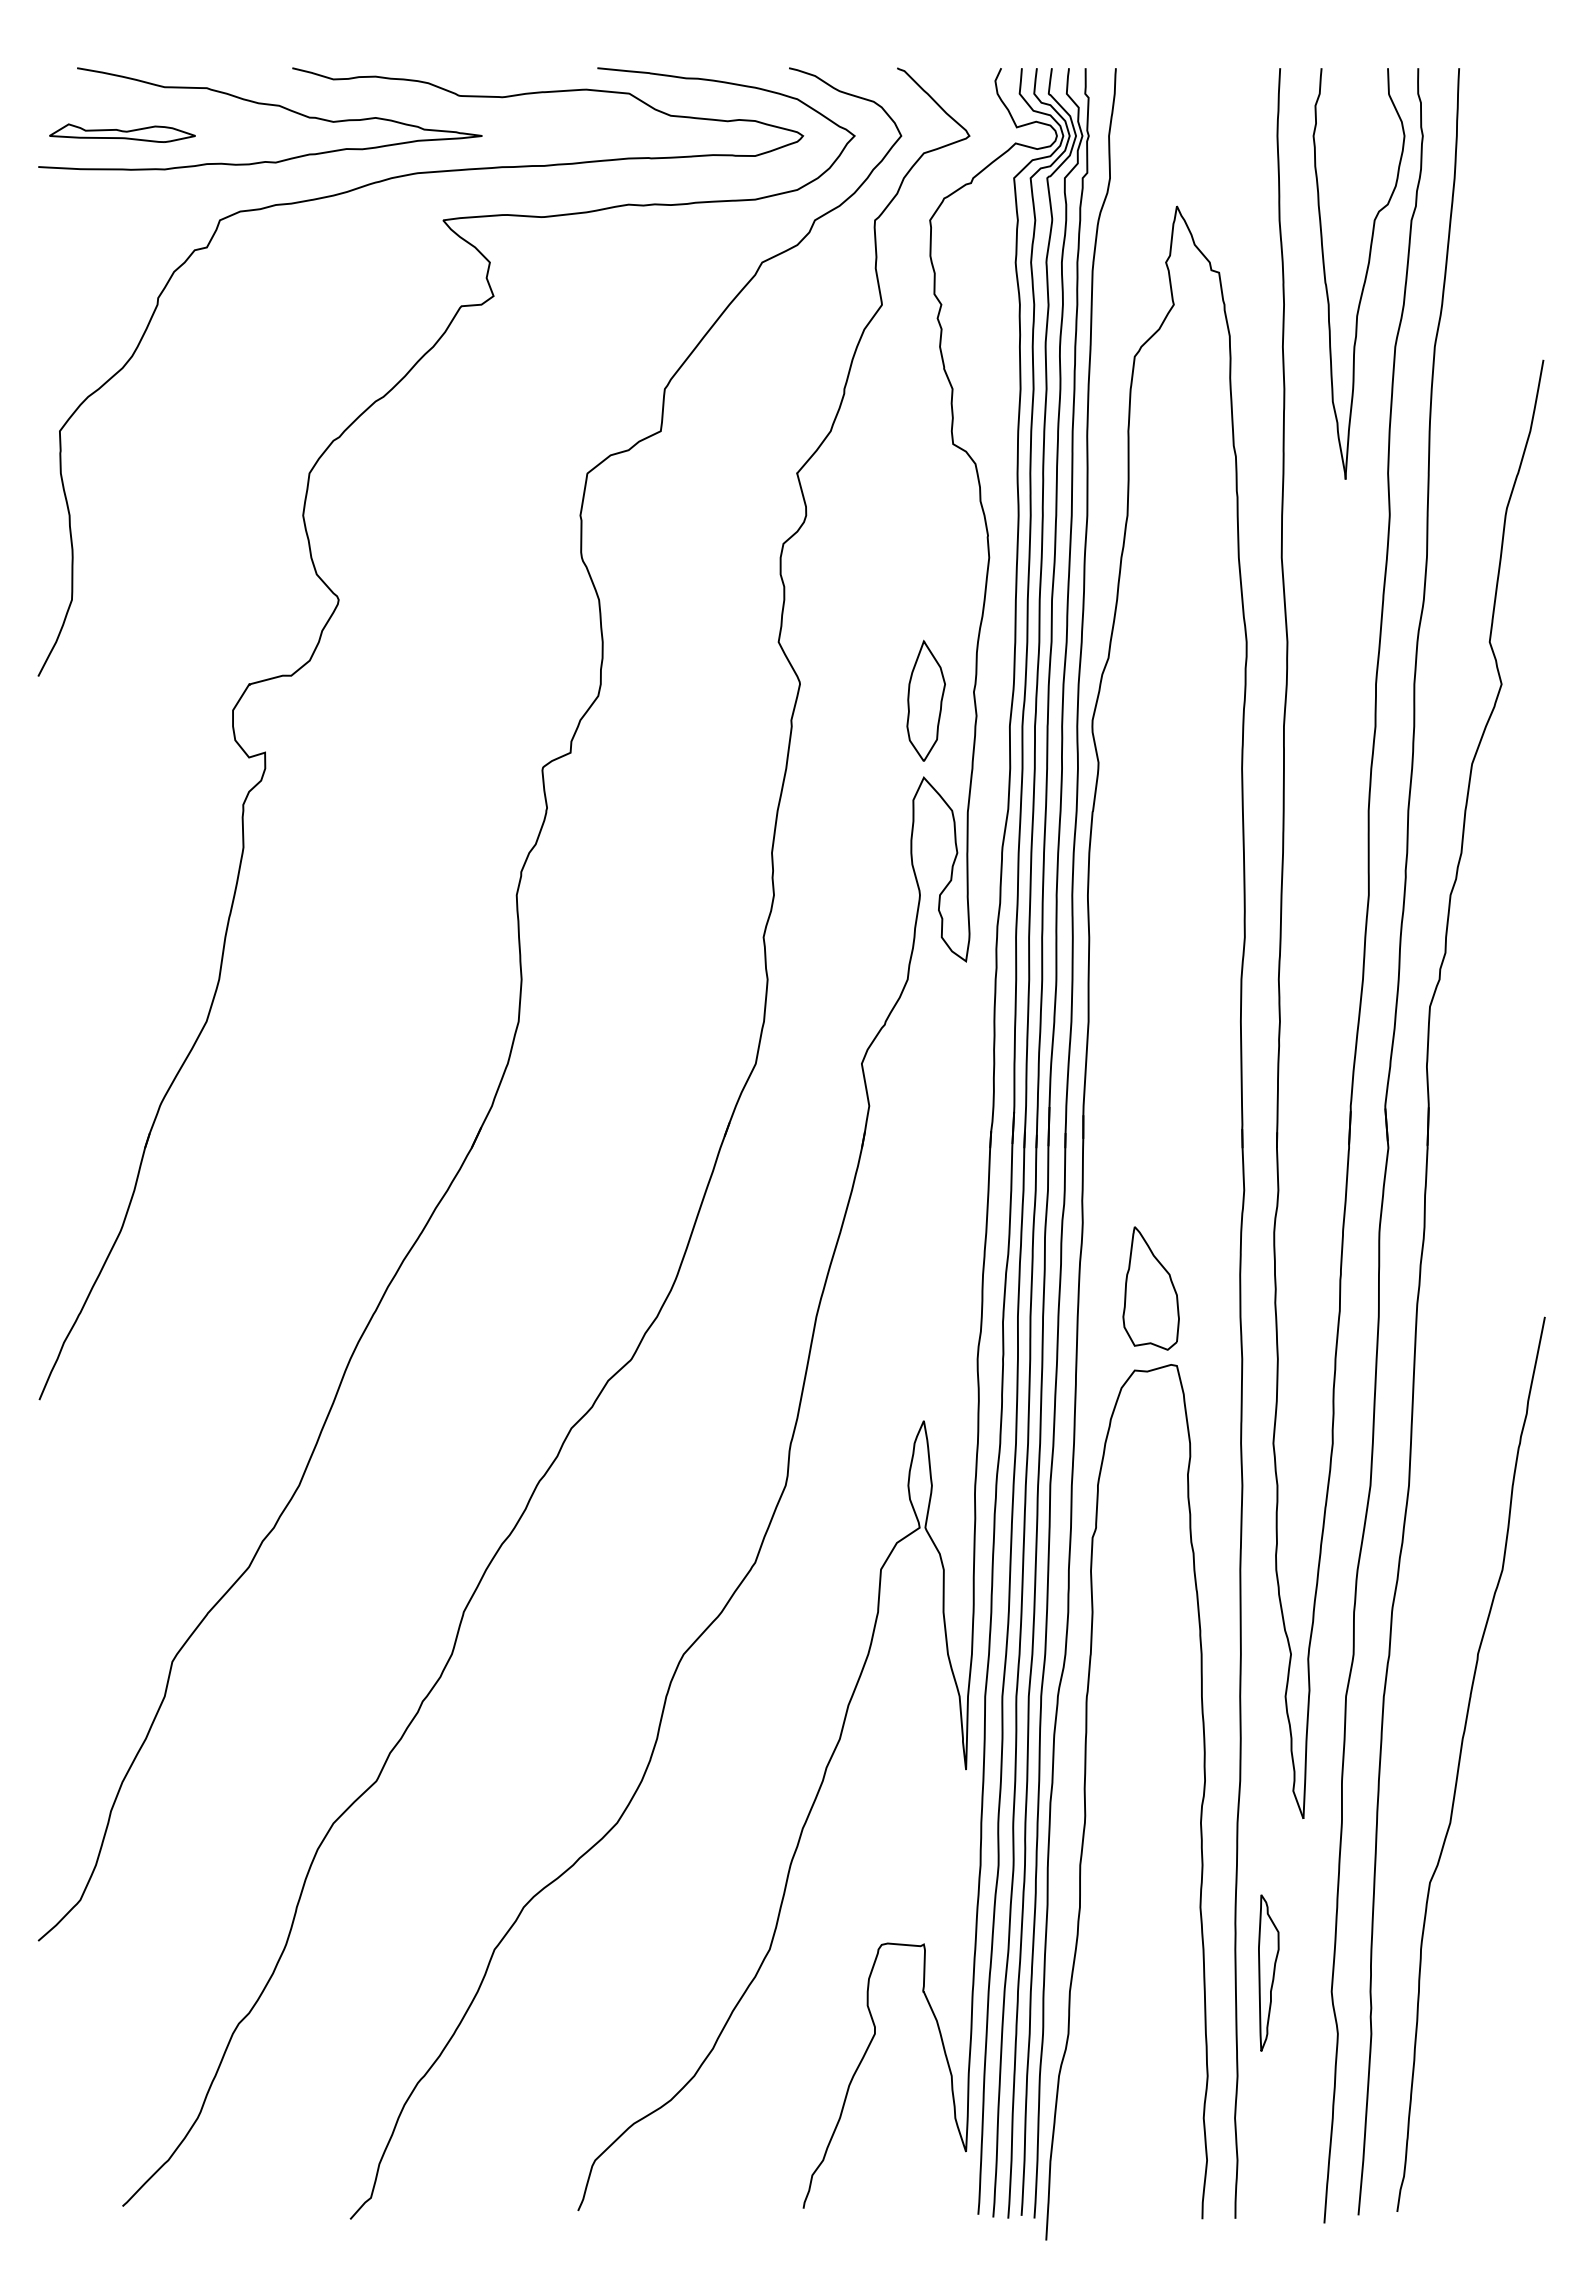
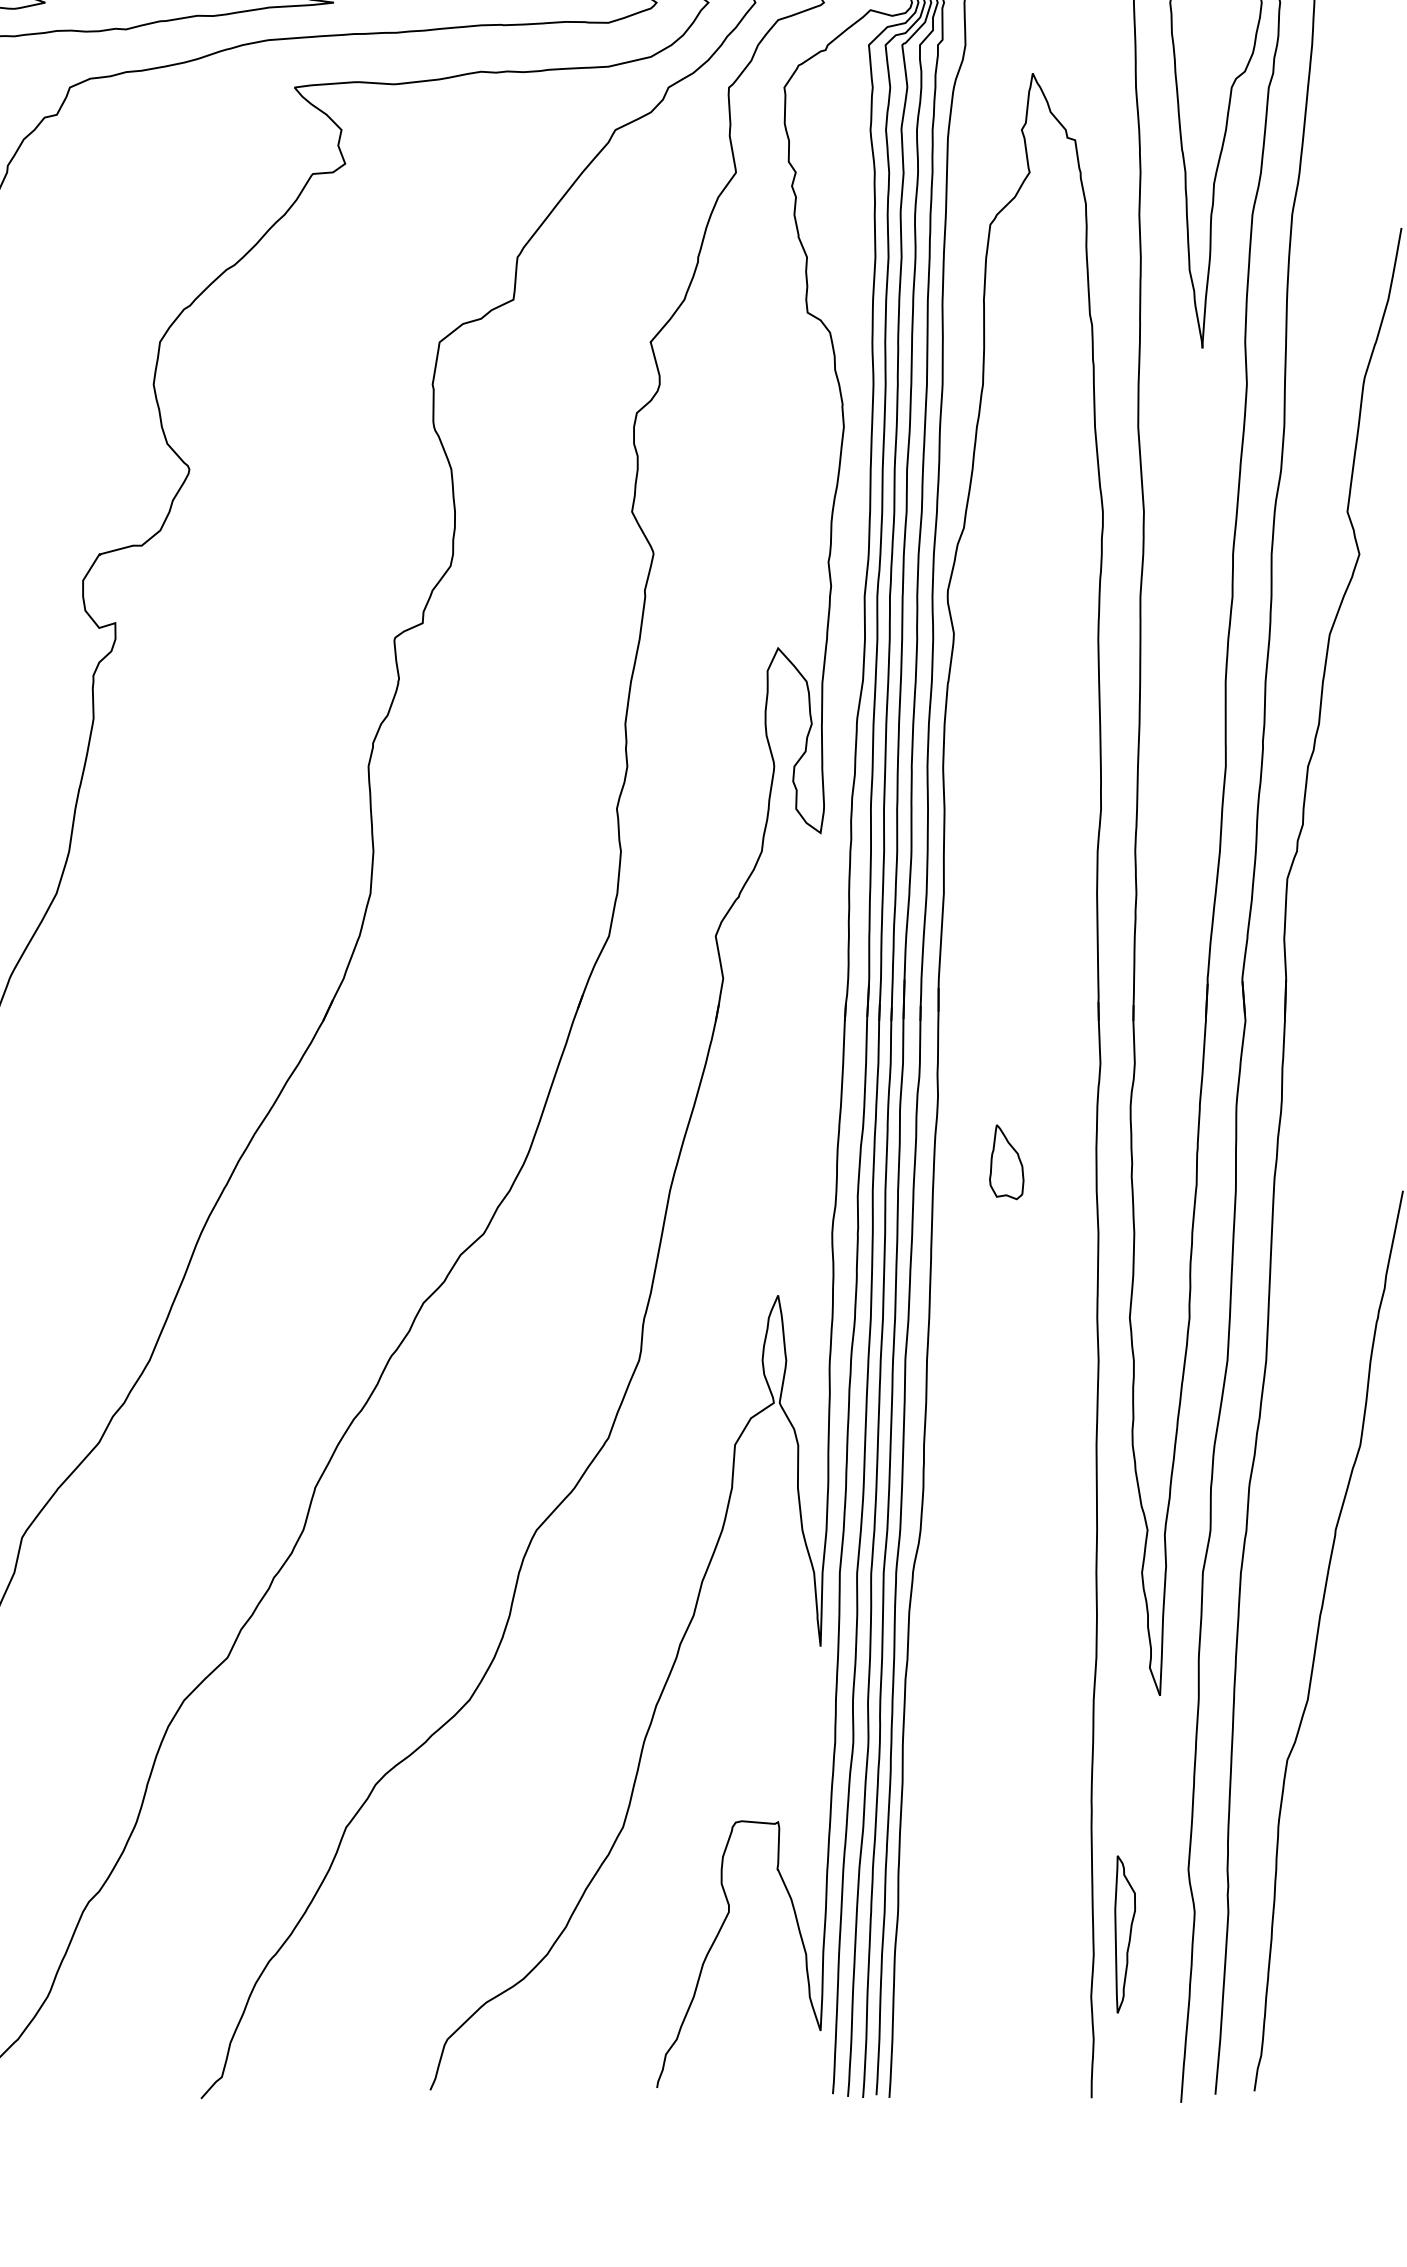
part: (925, 700) -> (779, 570), removed
part: (1150, 1288) -> (1006, 1162), size x0.6
curve: (1085, 1802) -> (940, 1679), removed
part: (1268, 1972) -> (1124, 1933), moved

